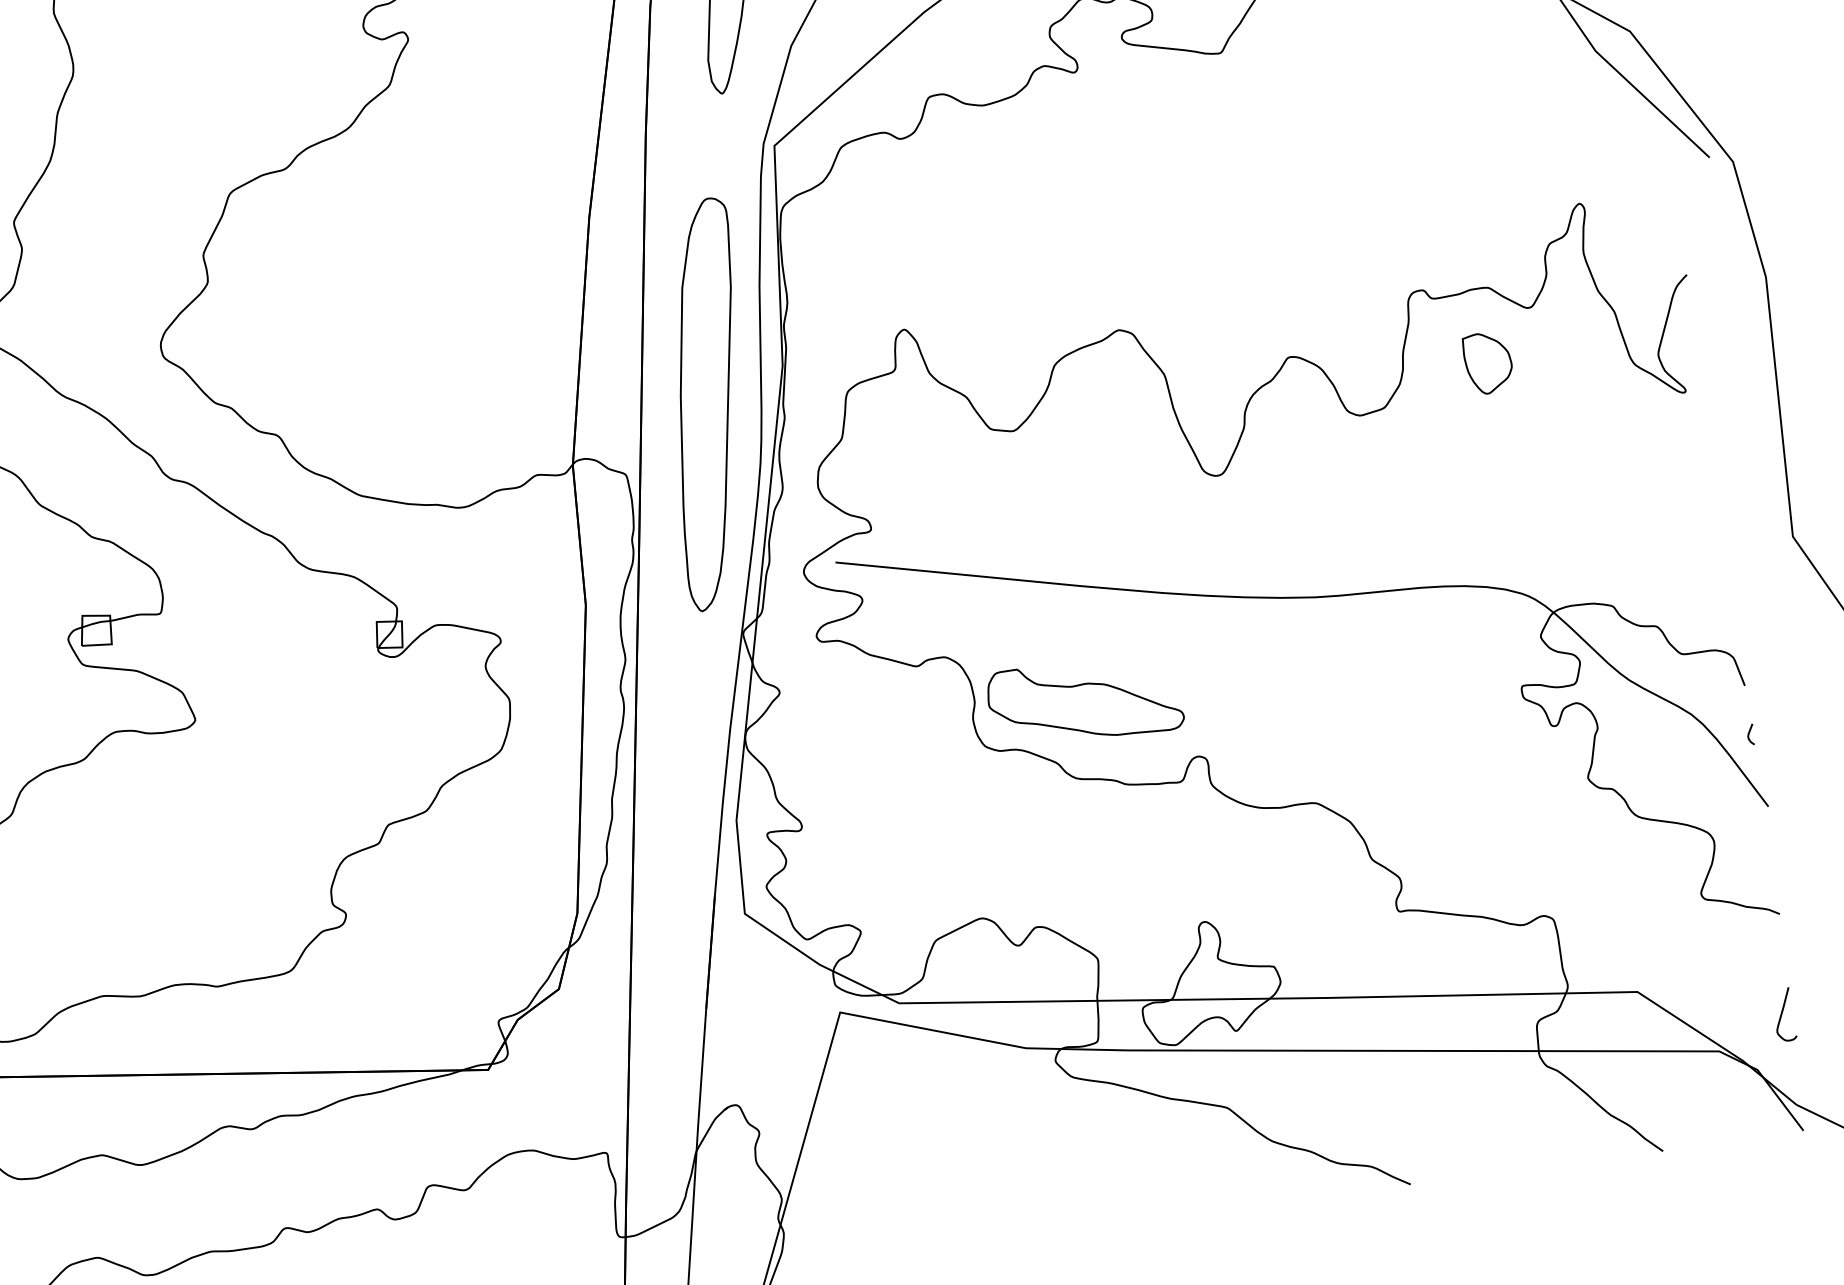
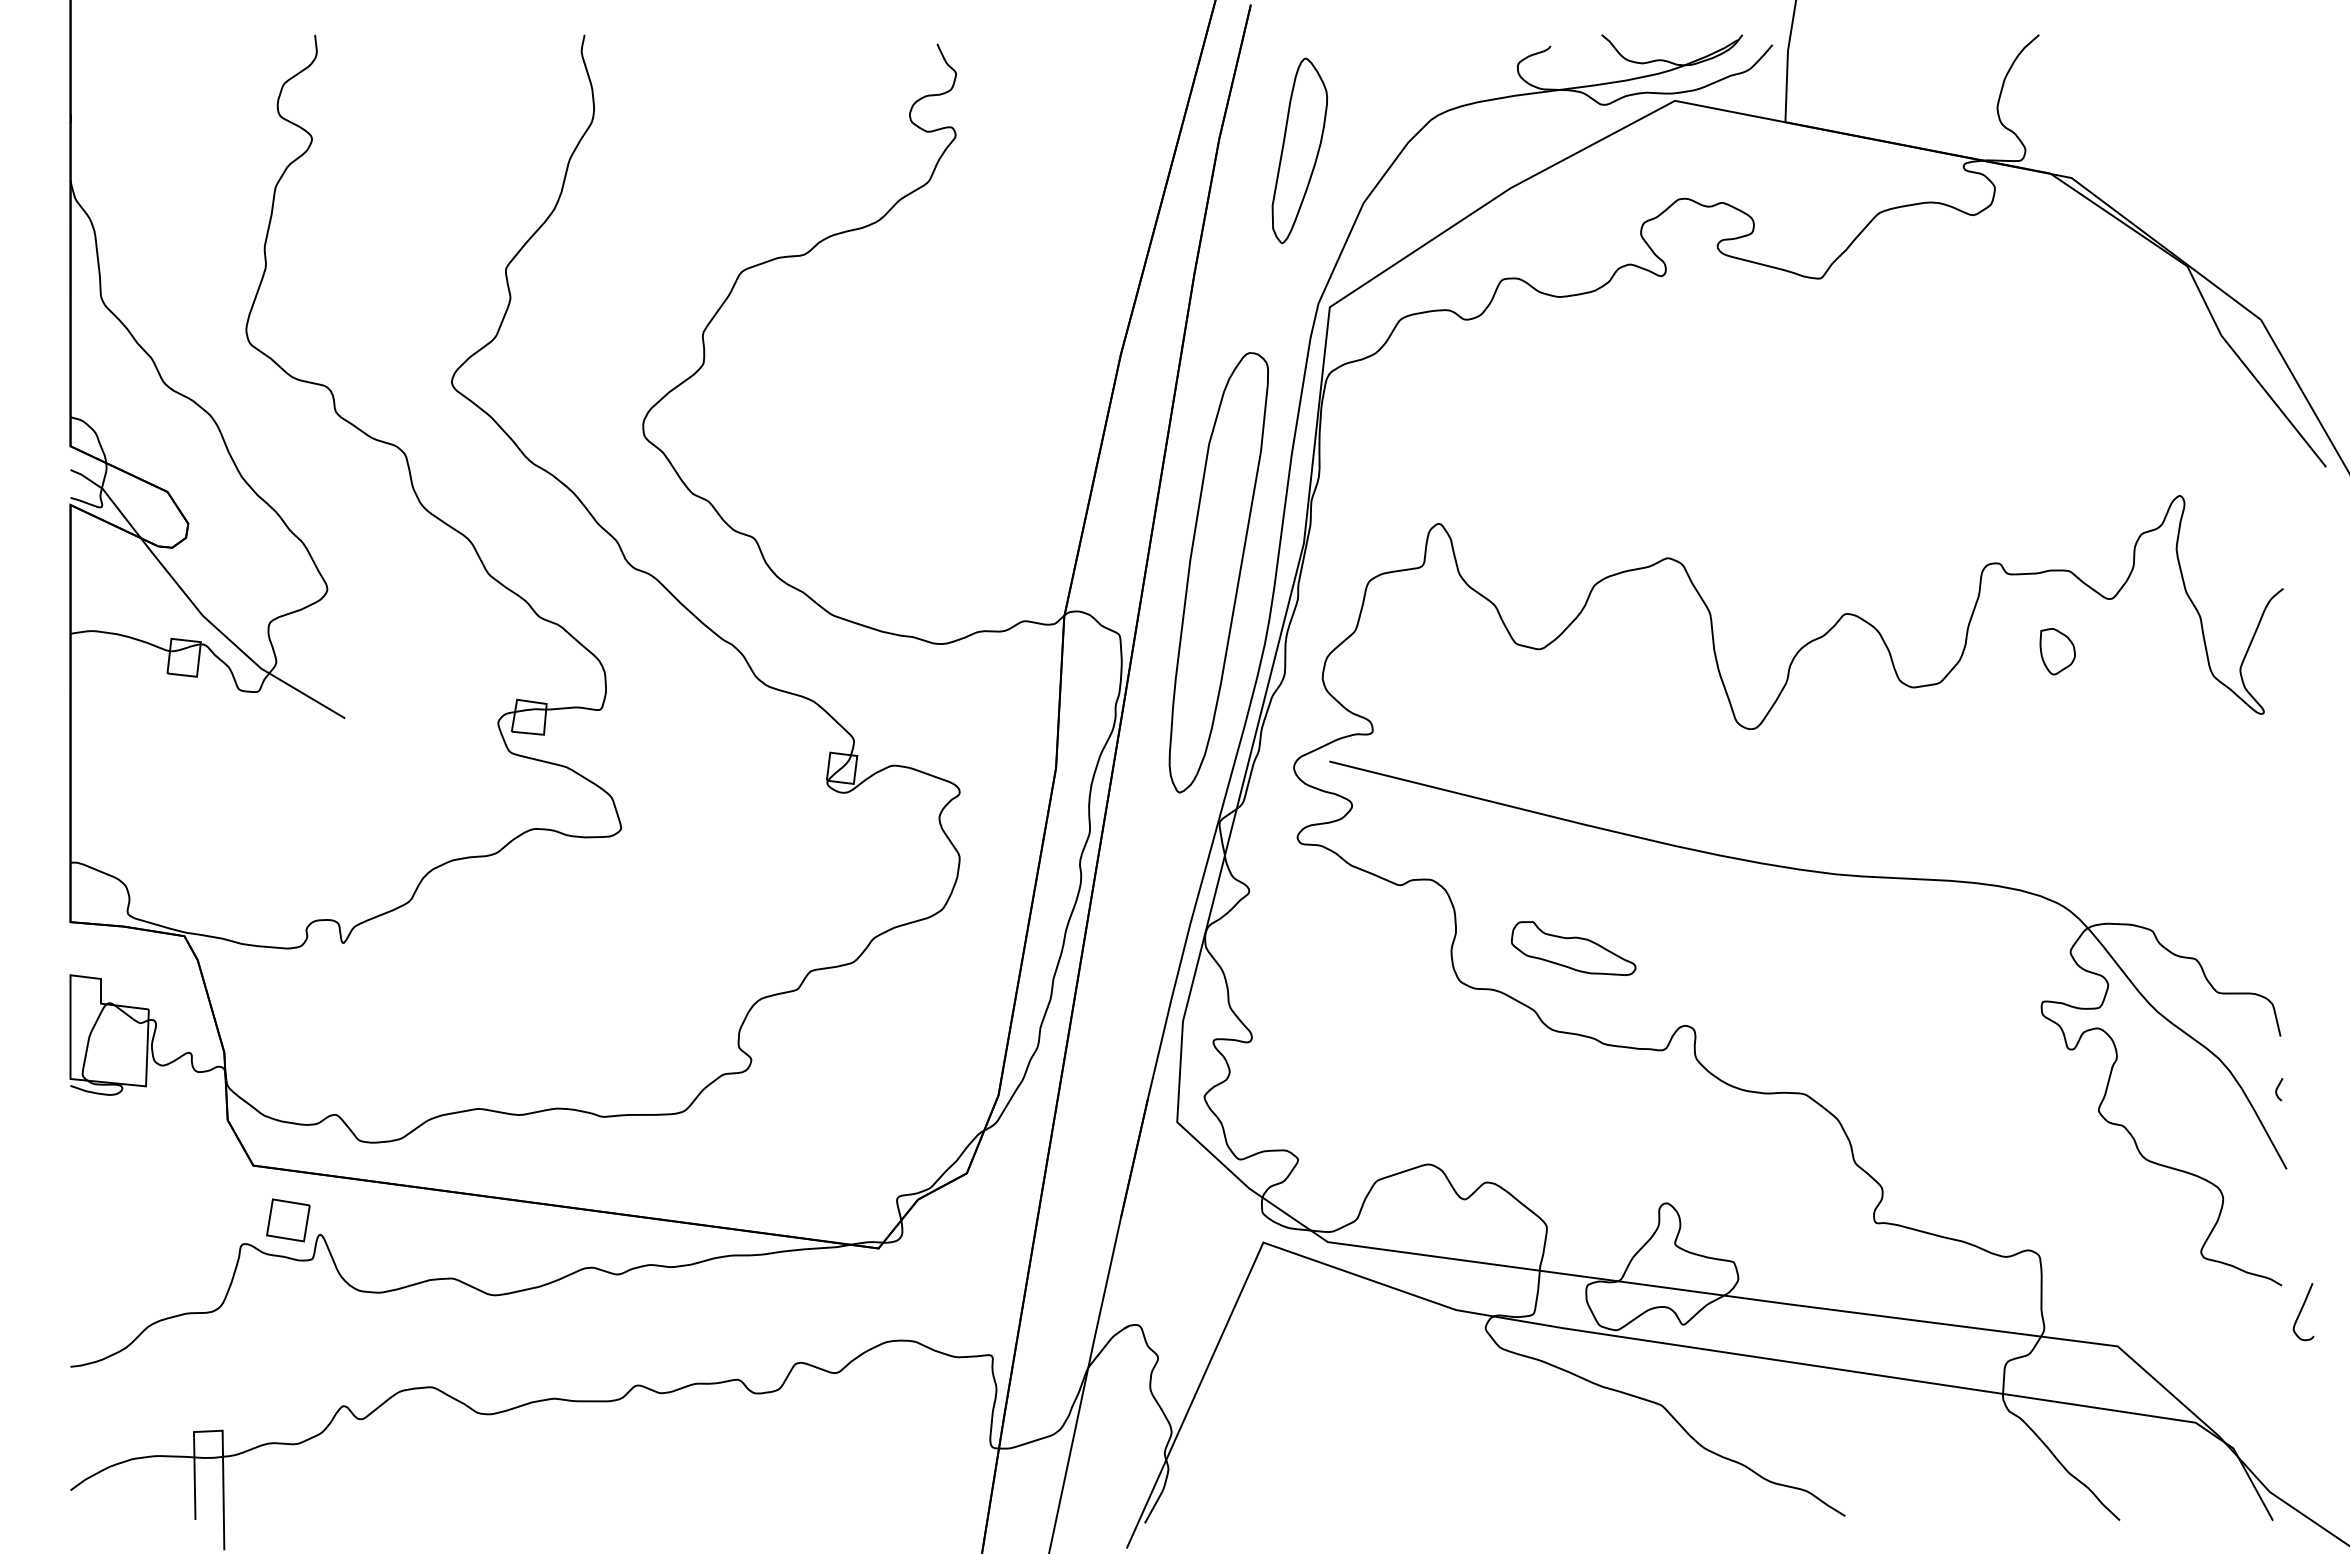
part: (1488, 363) -> (2057, 651), size x0.7
part: (1084, 700) -> (1573, 948), size x0.6
curve: (1782, 1015) -> (2301, 1312), moved

